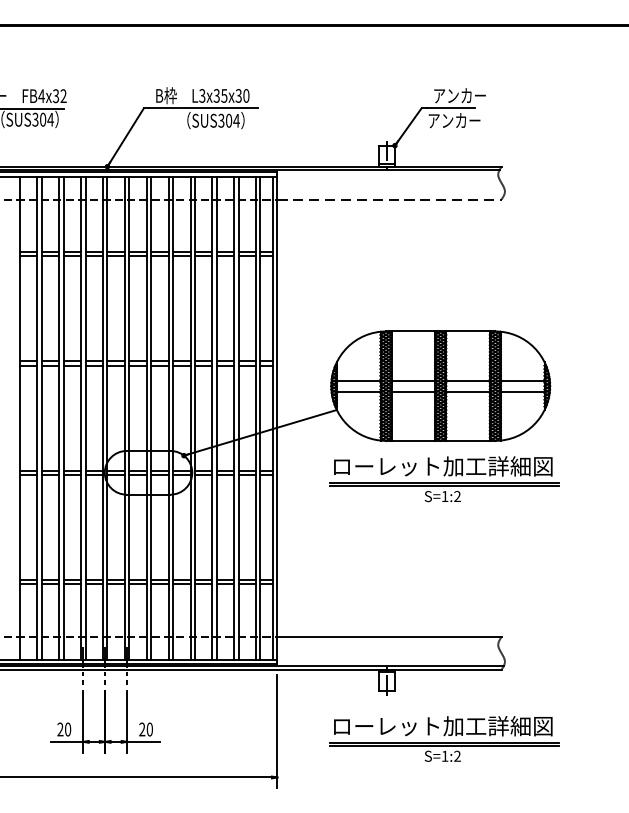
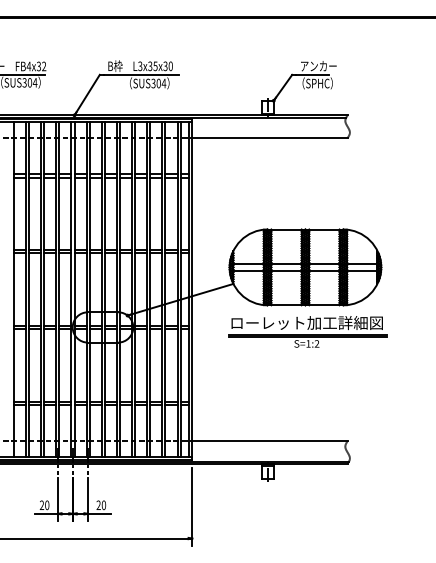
text: (453, 120) -> (314, 83), アンカー -> （SPHC）
line: (388, 200) -> (269, 138), dashed -> solid
part: (443, 738) -> (307, 511), removed

